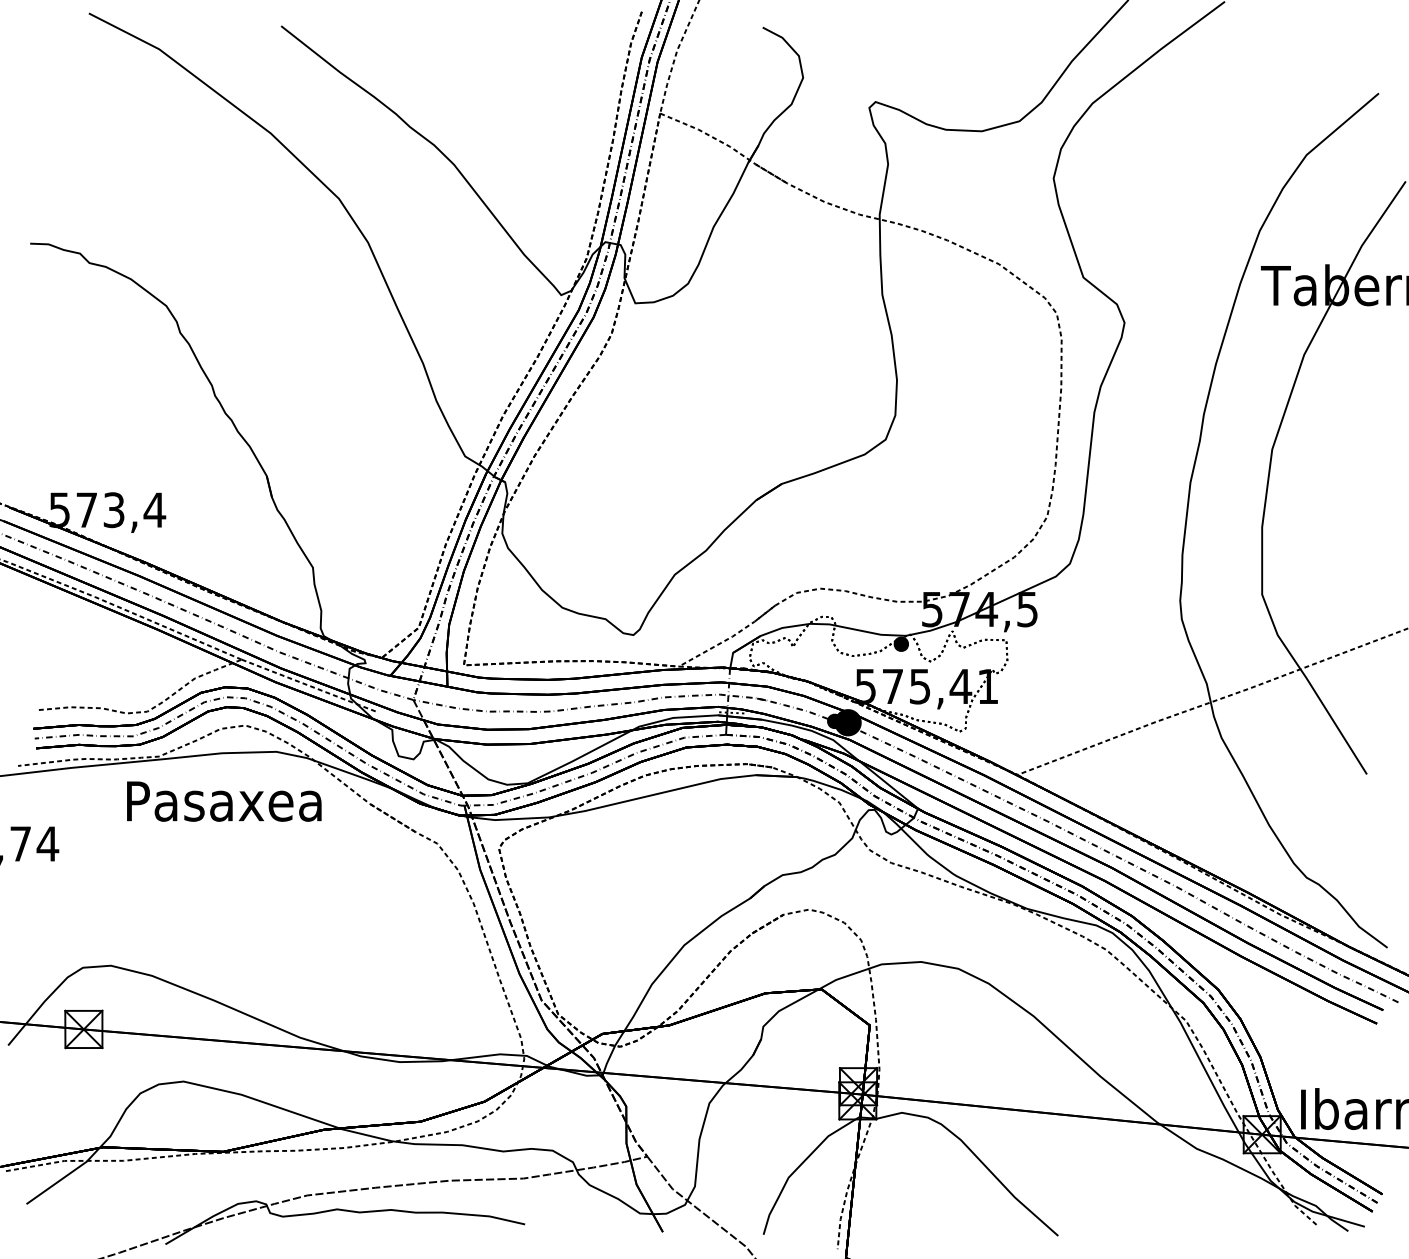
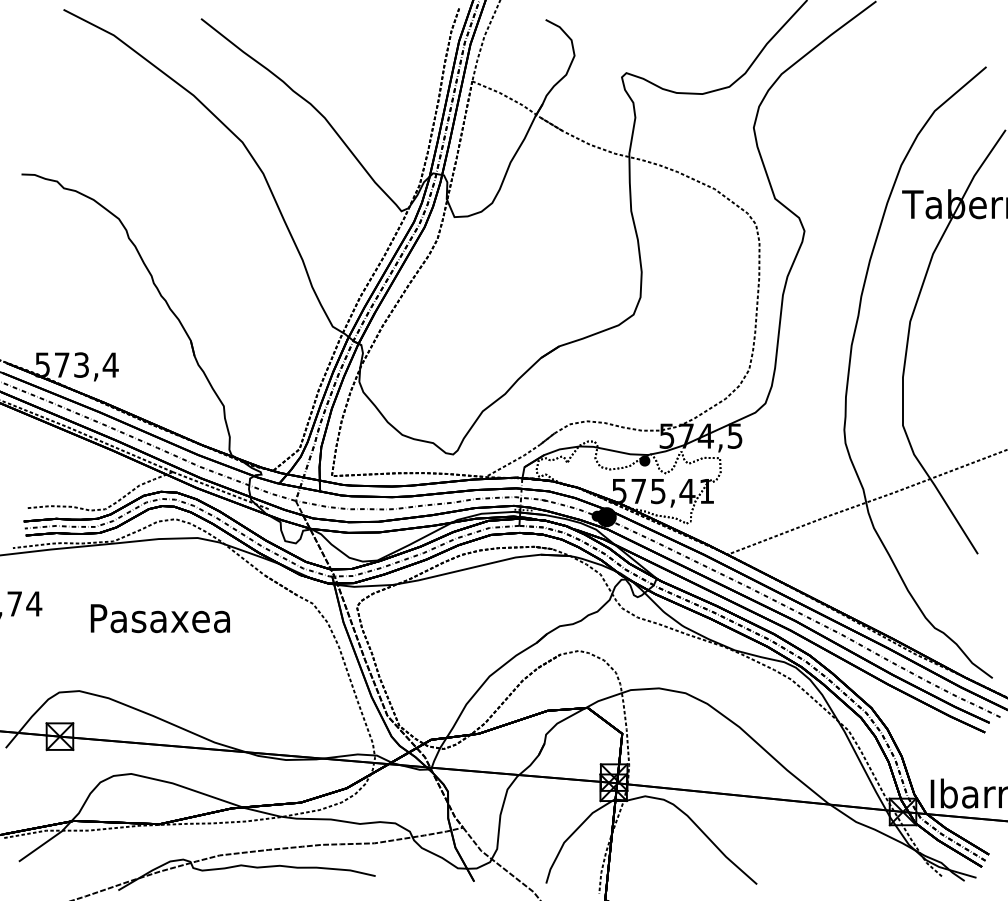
text: (222, 801) -> (159, 618), moved

